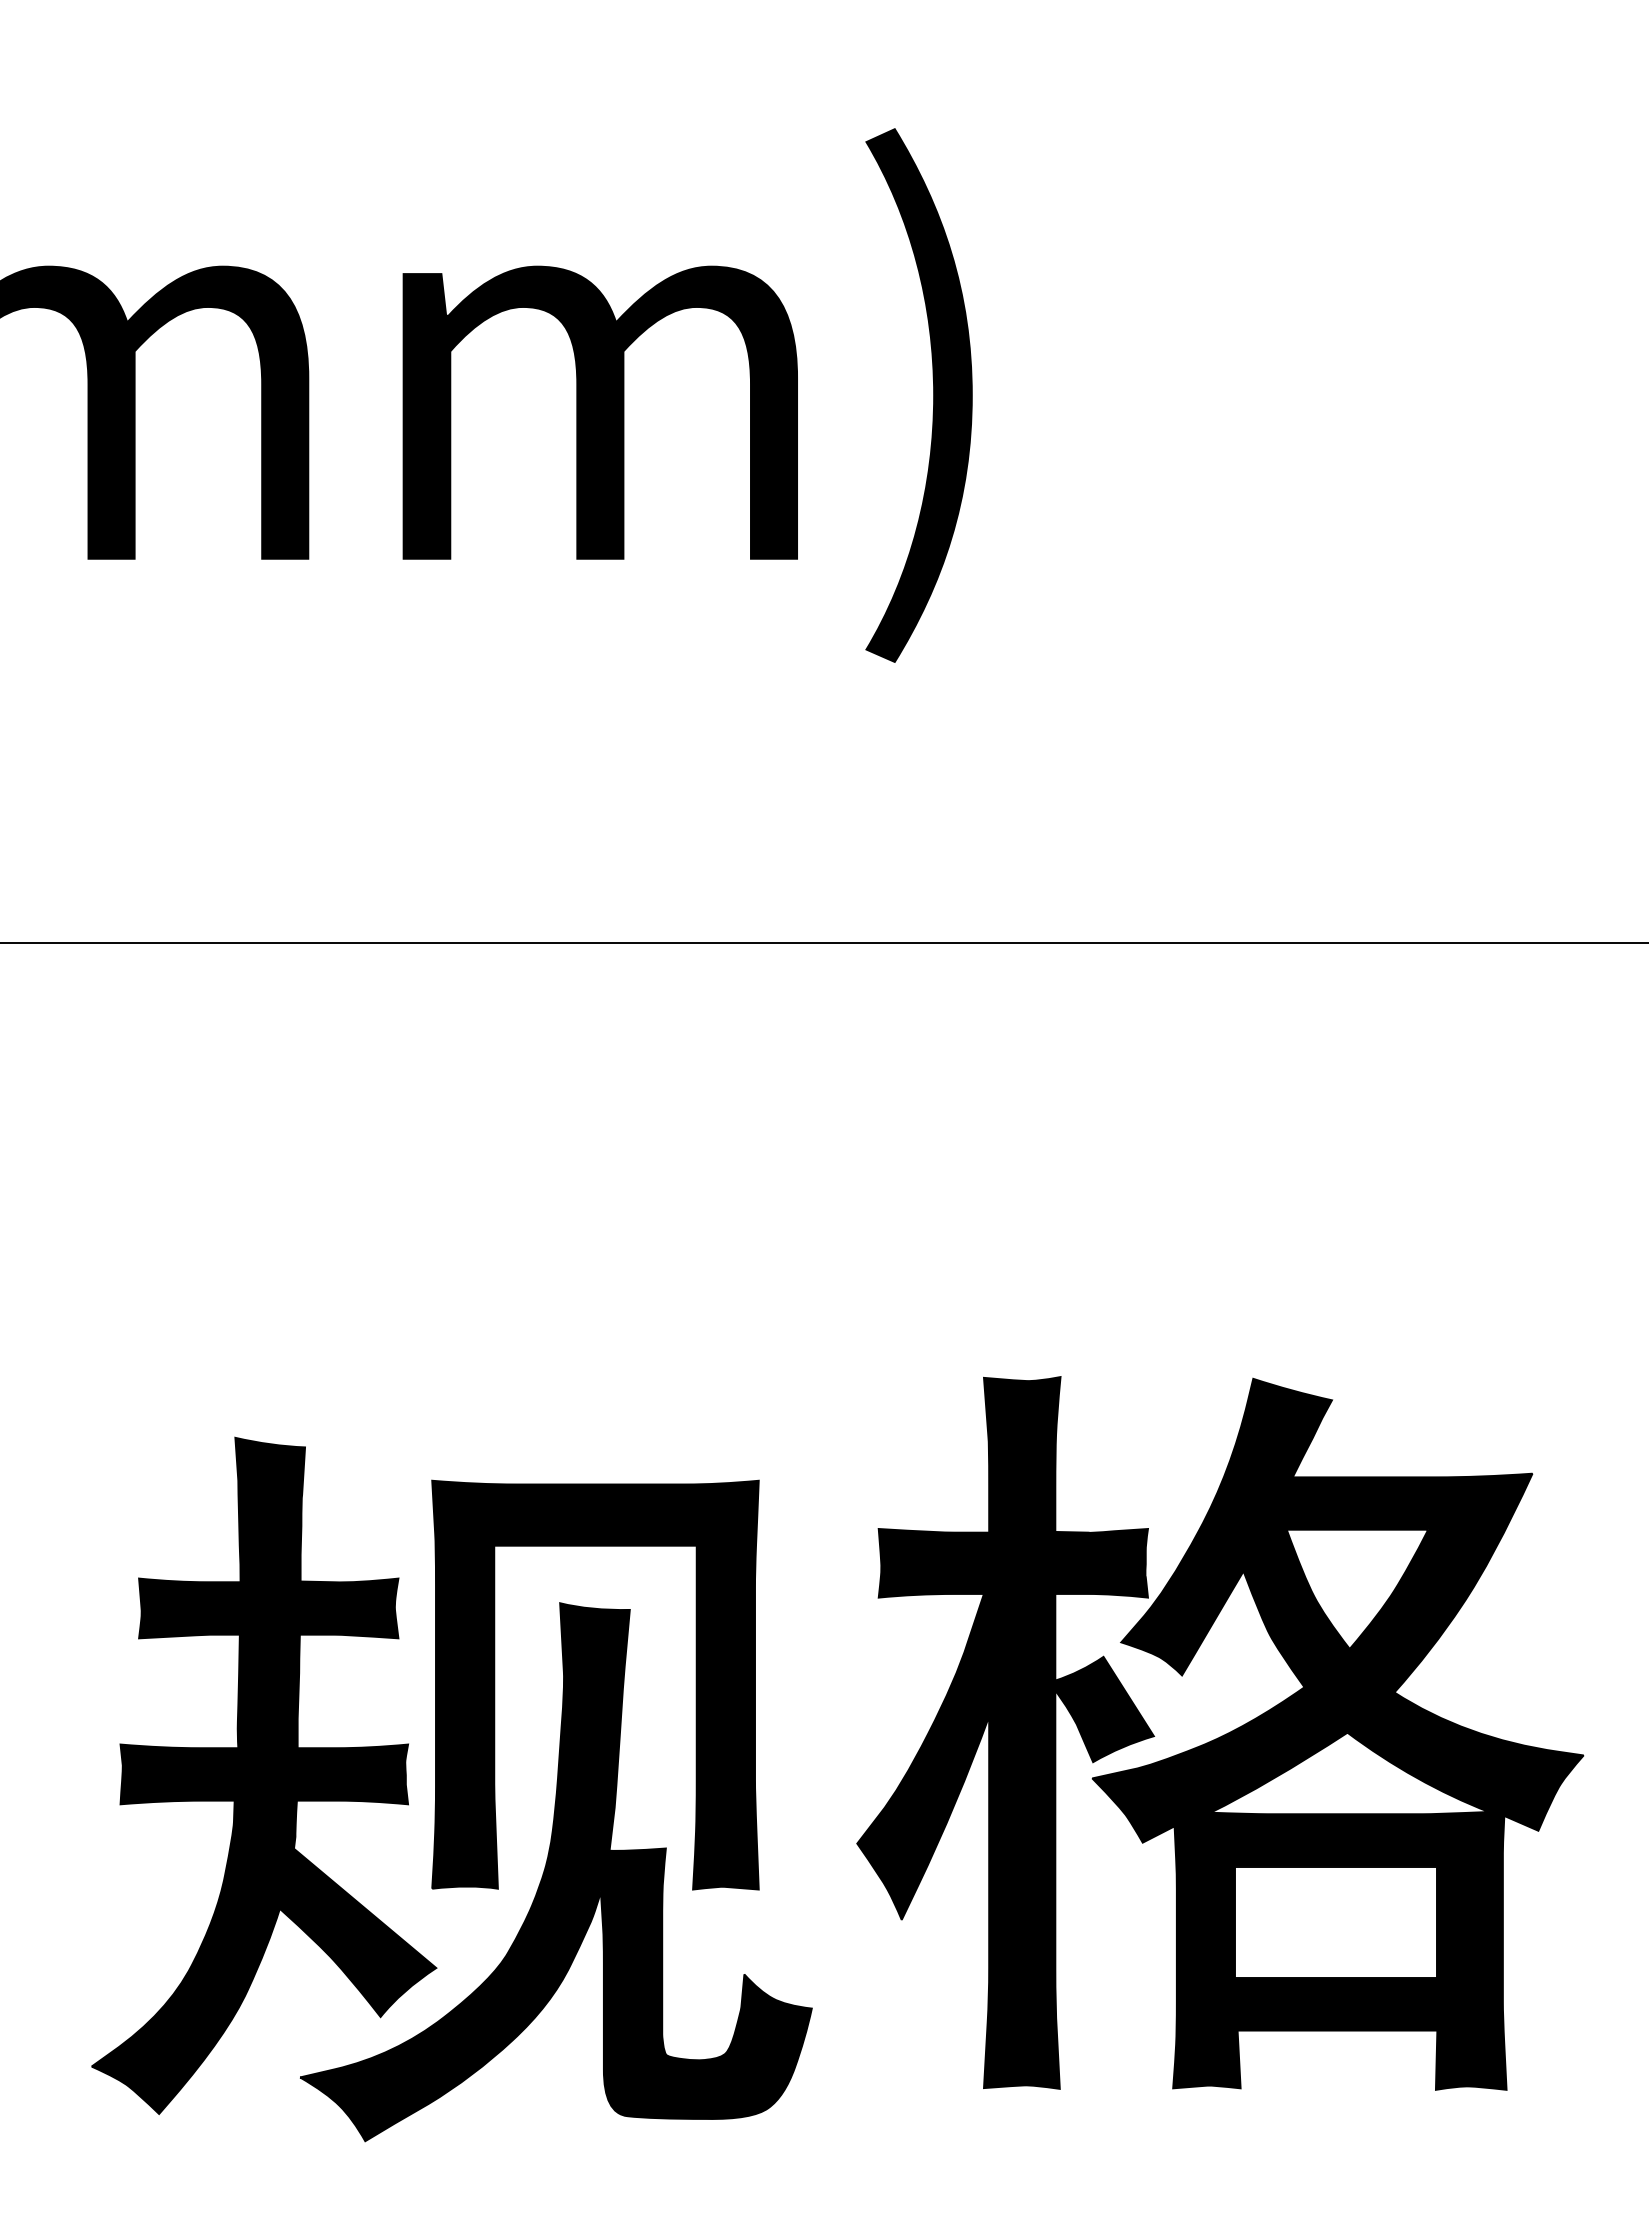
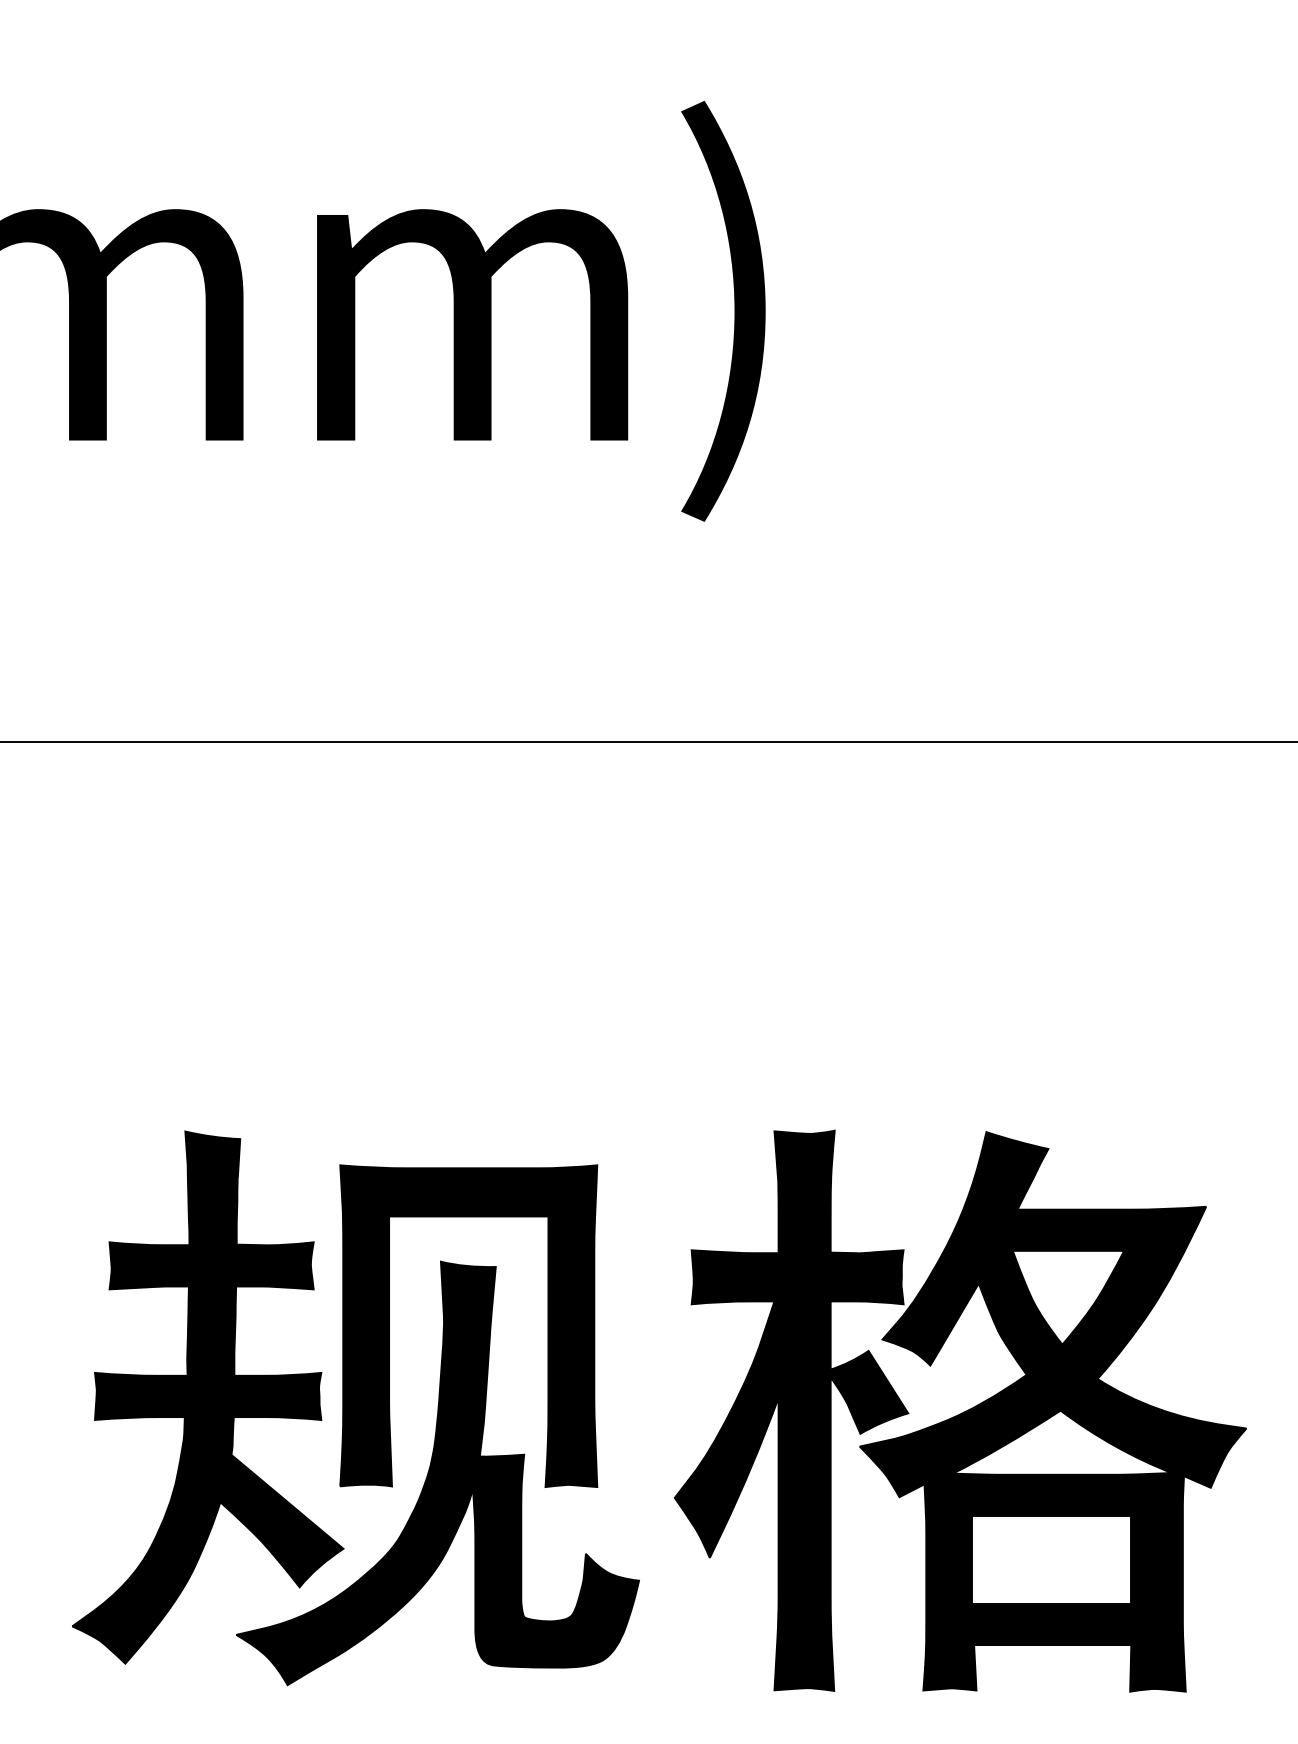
part: (1219, 1732) -> (959, 1410), moved

